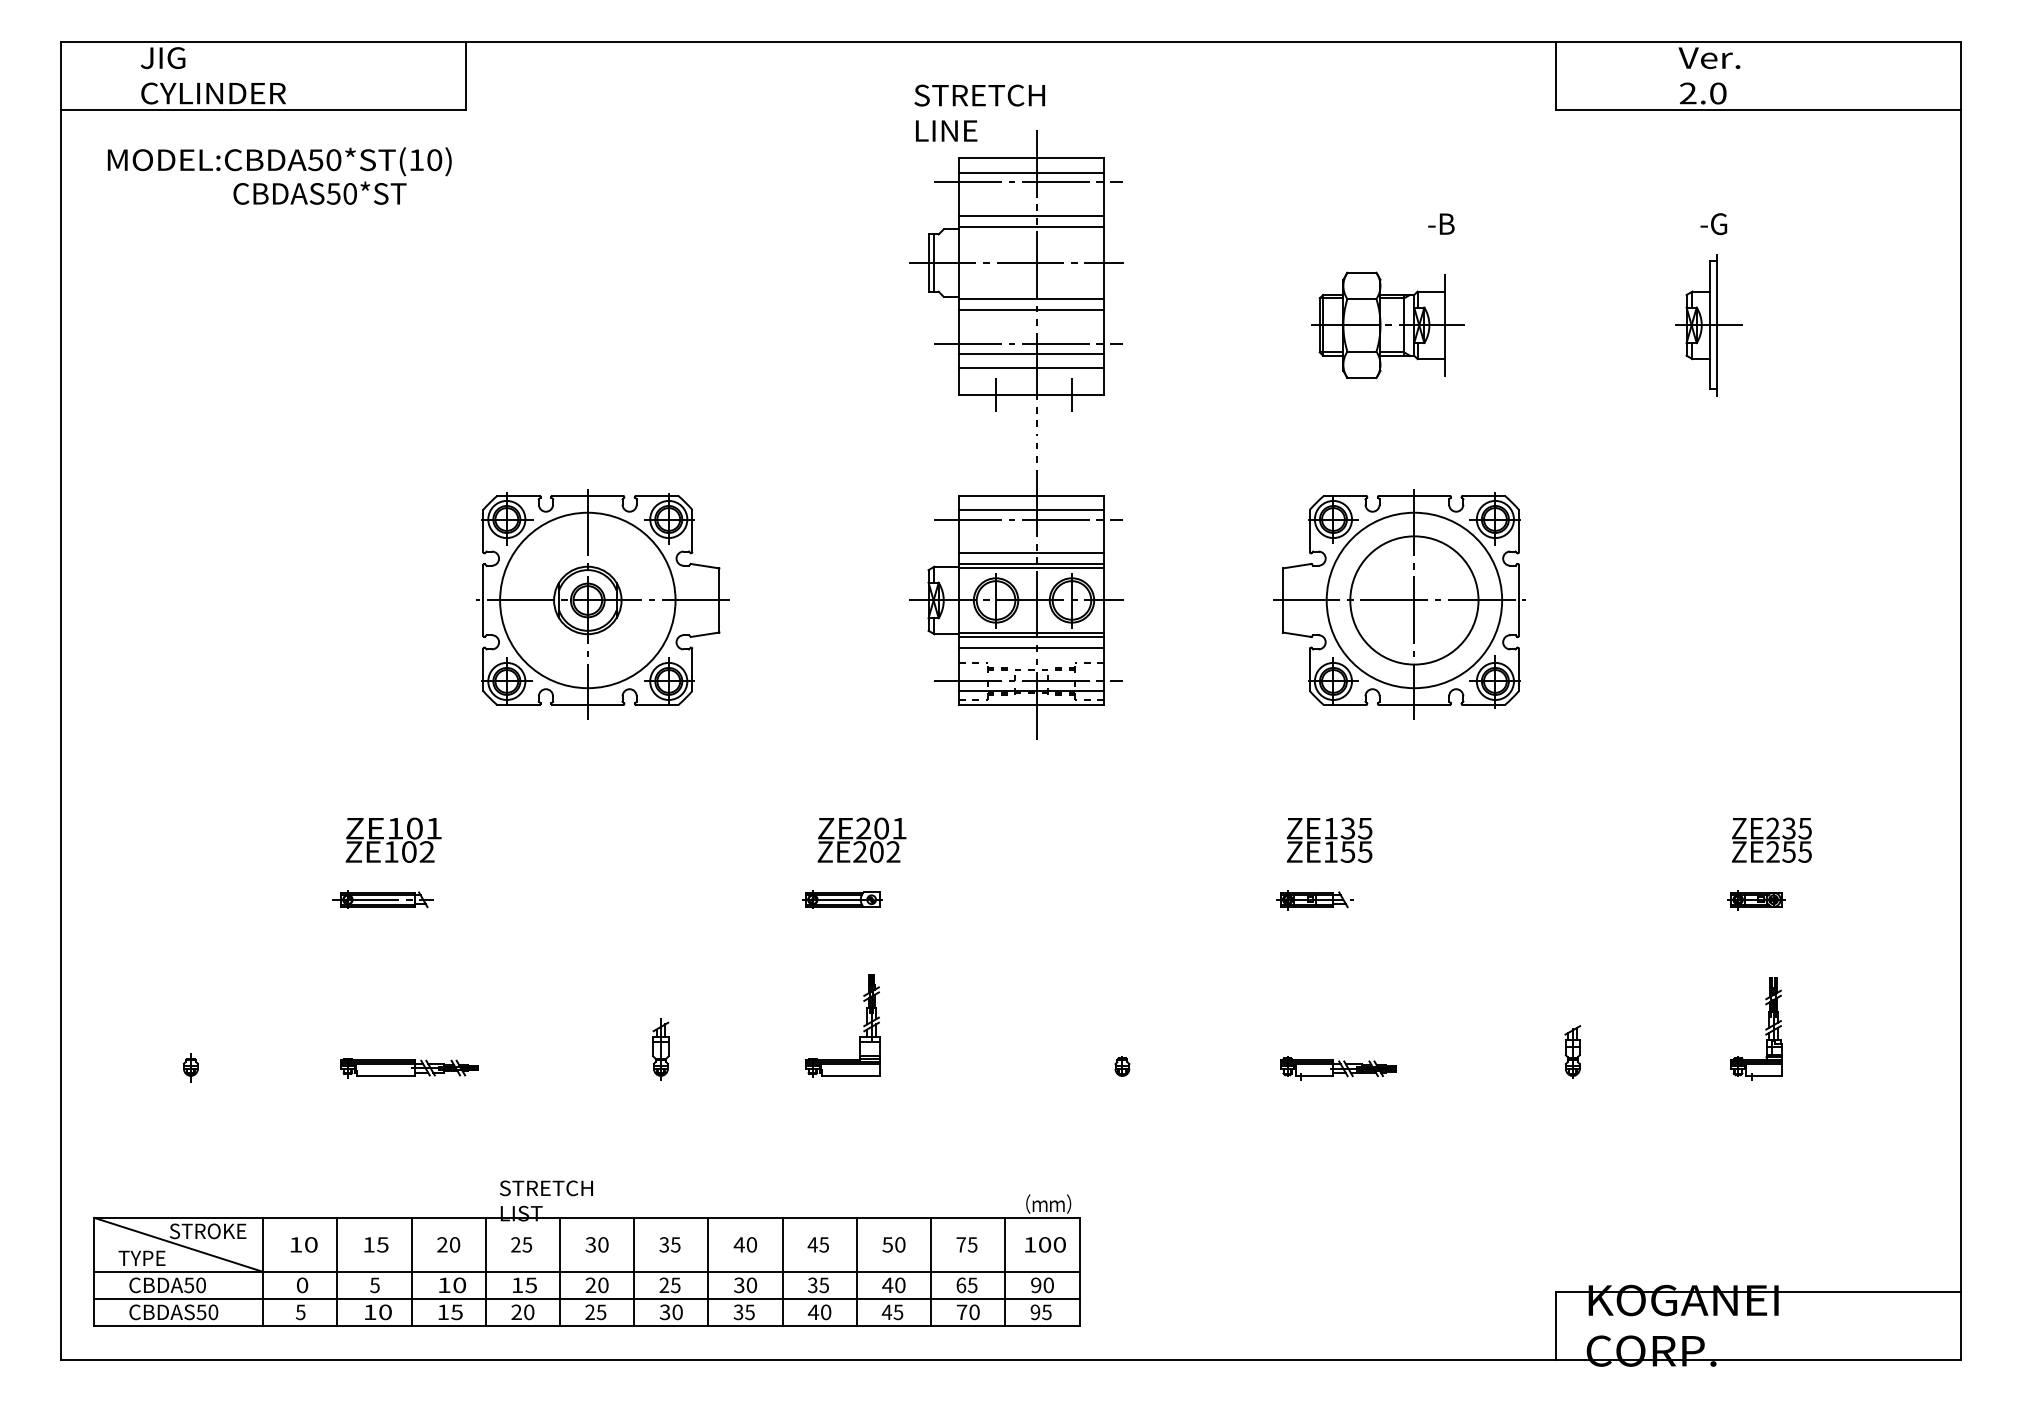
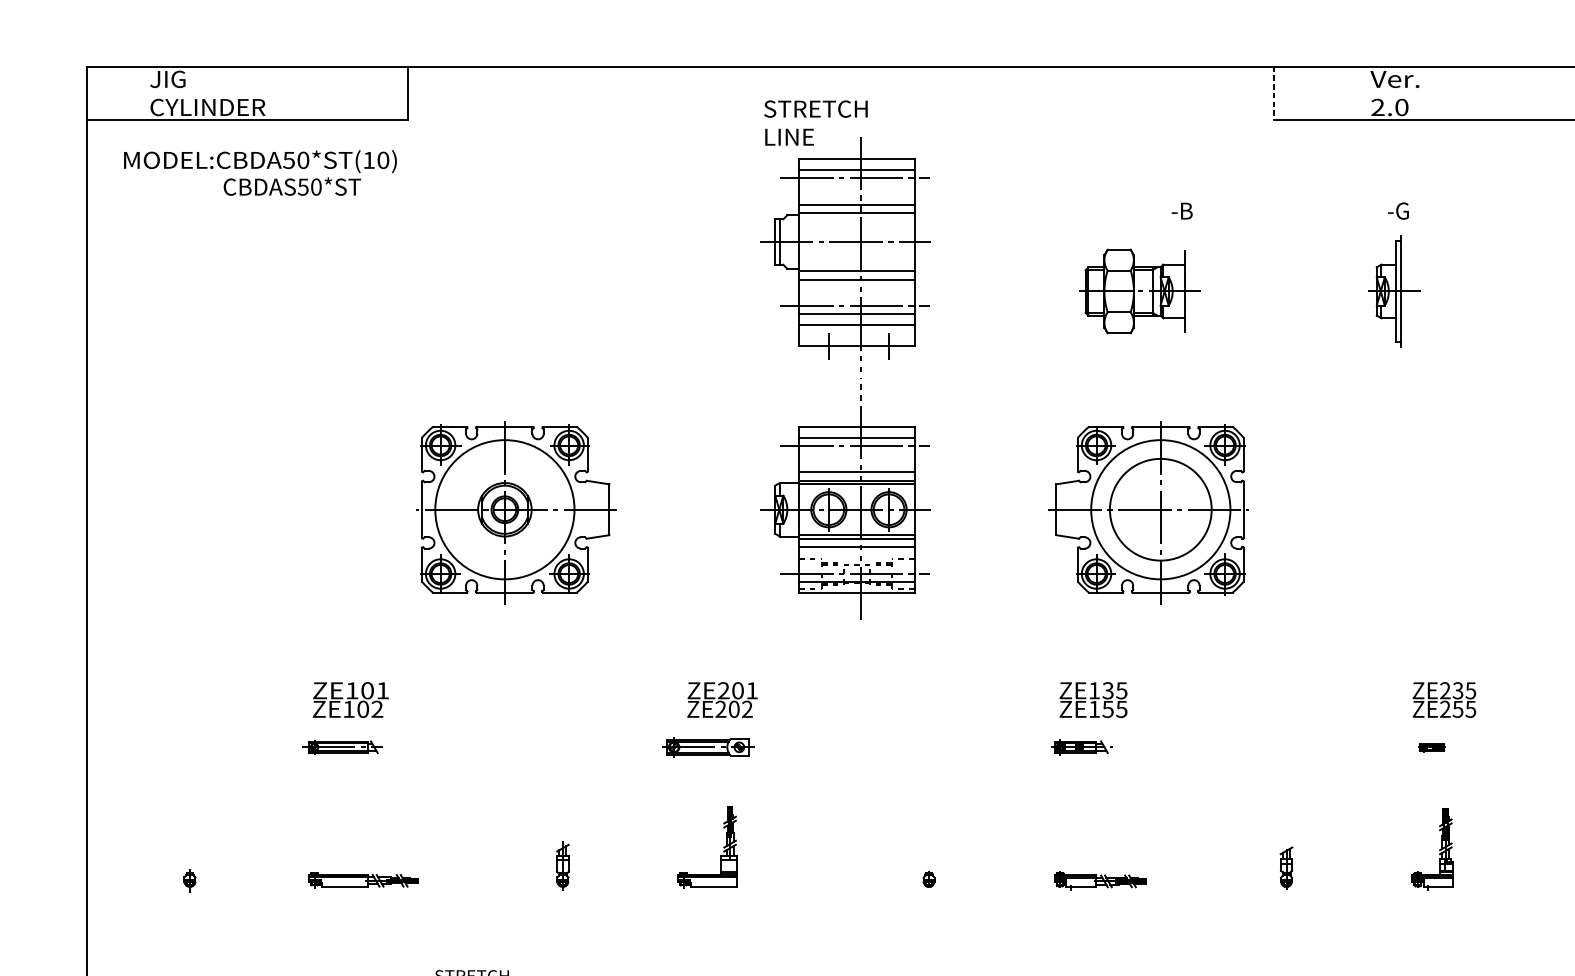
line: (1556, 75) -> (1273, 93), solid -> dashed
part: (842, 899) -> (706, 747), size x1.4
part: (1756, 900) -> (1432, 747), size x0.6

